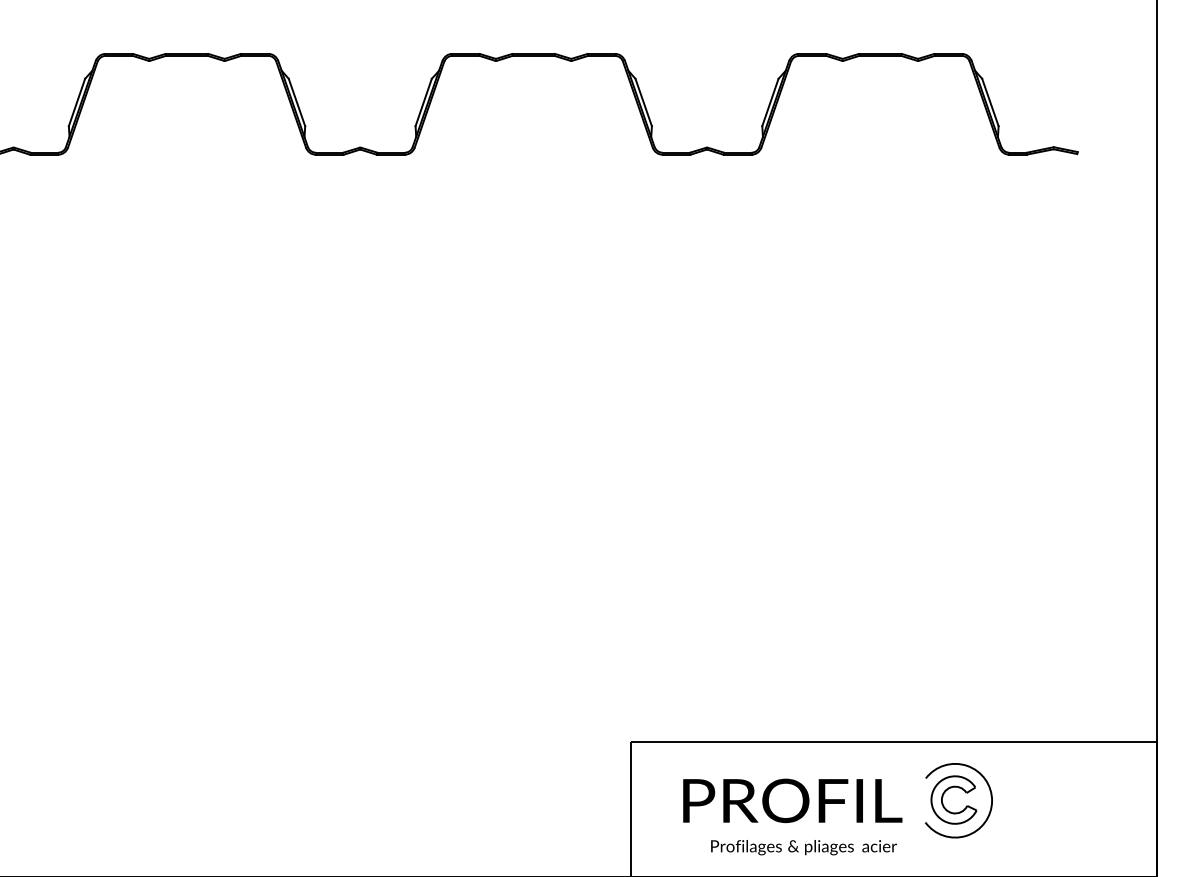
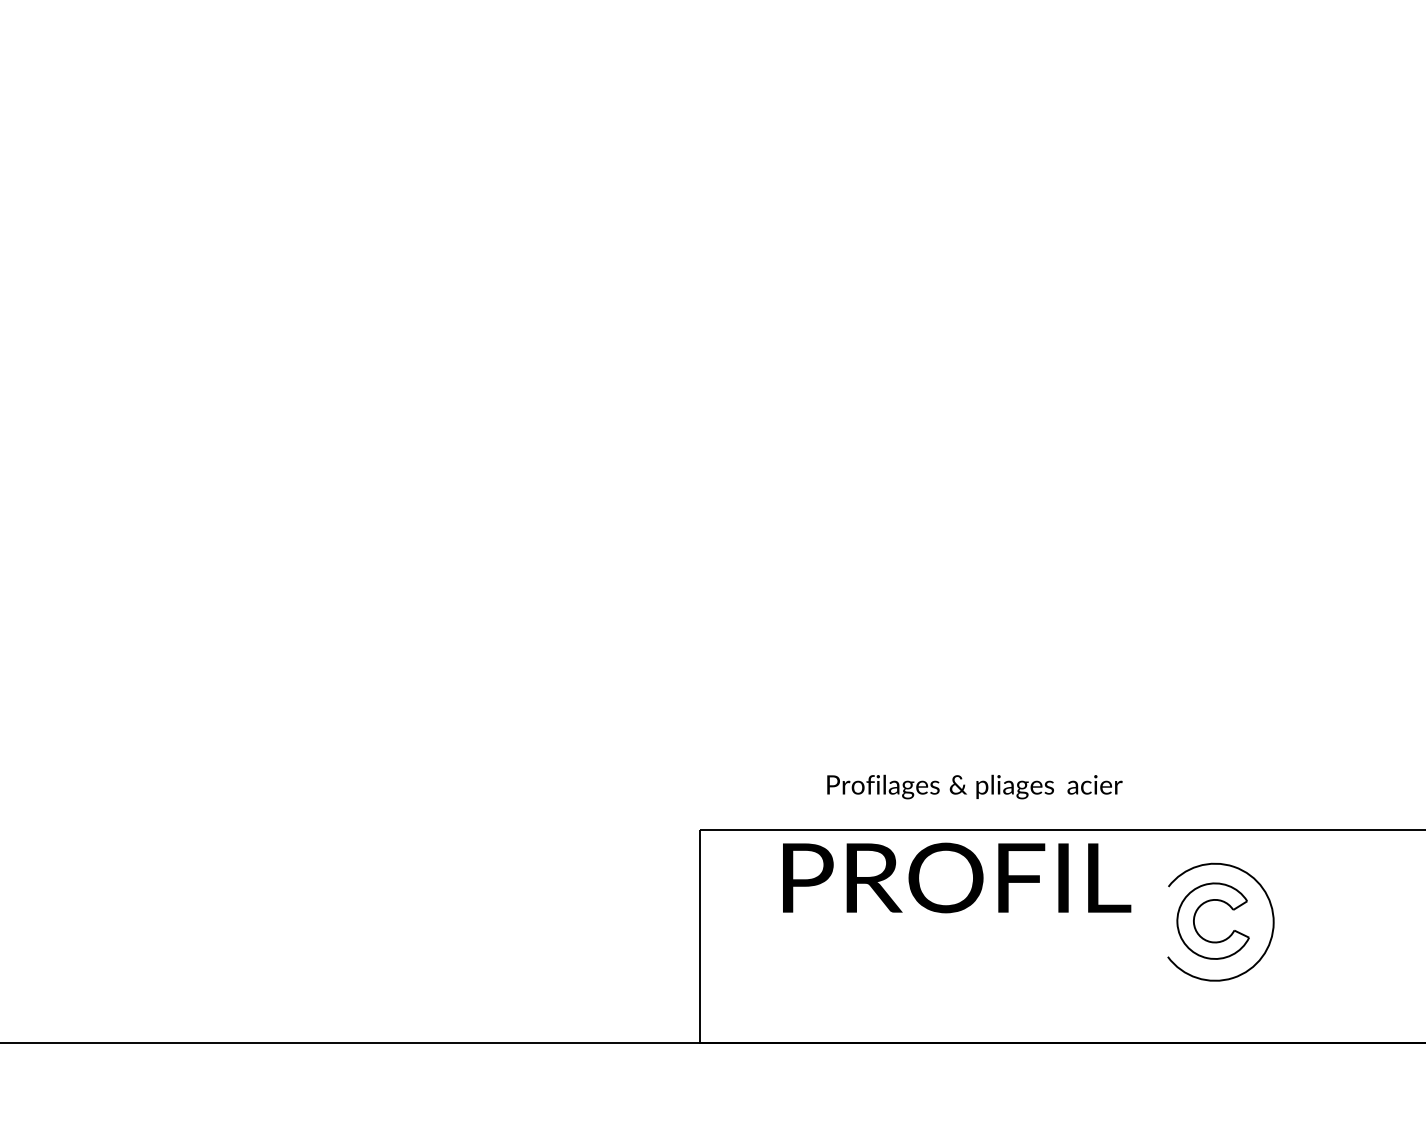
text: (792, 800) -> (956, 877), moved
text: (803, 847) -> (974, 786), moved

